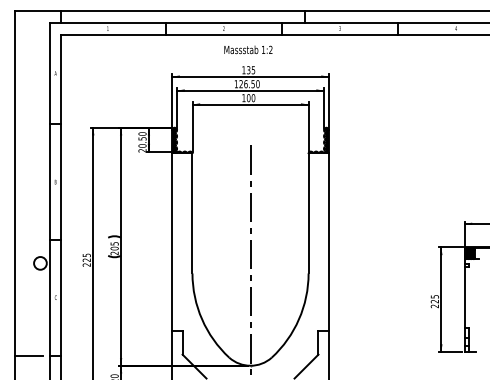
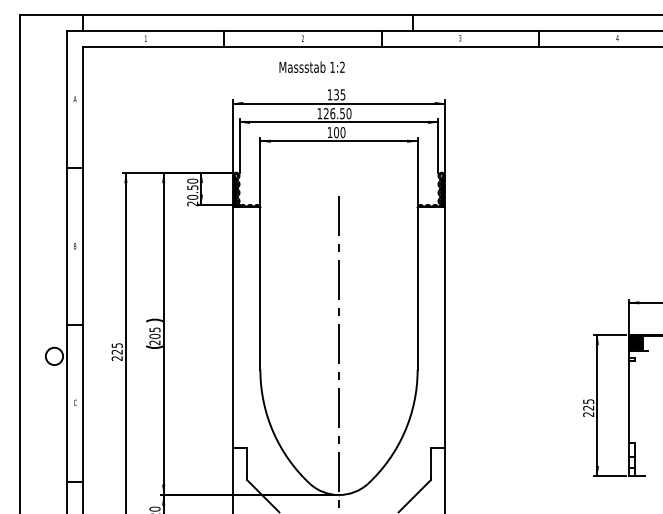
text: (247, 49) -> (311, 66), moved
line: (28, 356) -> (38, 482), removed

